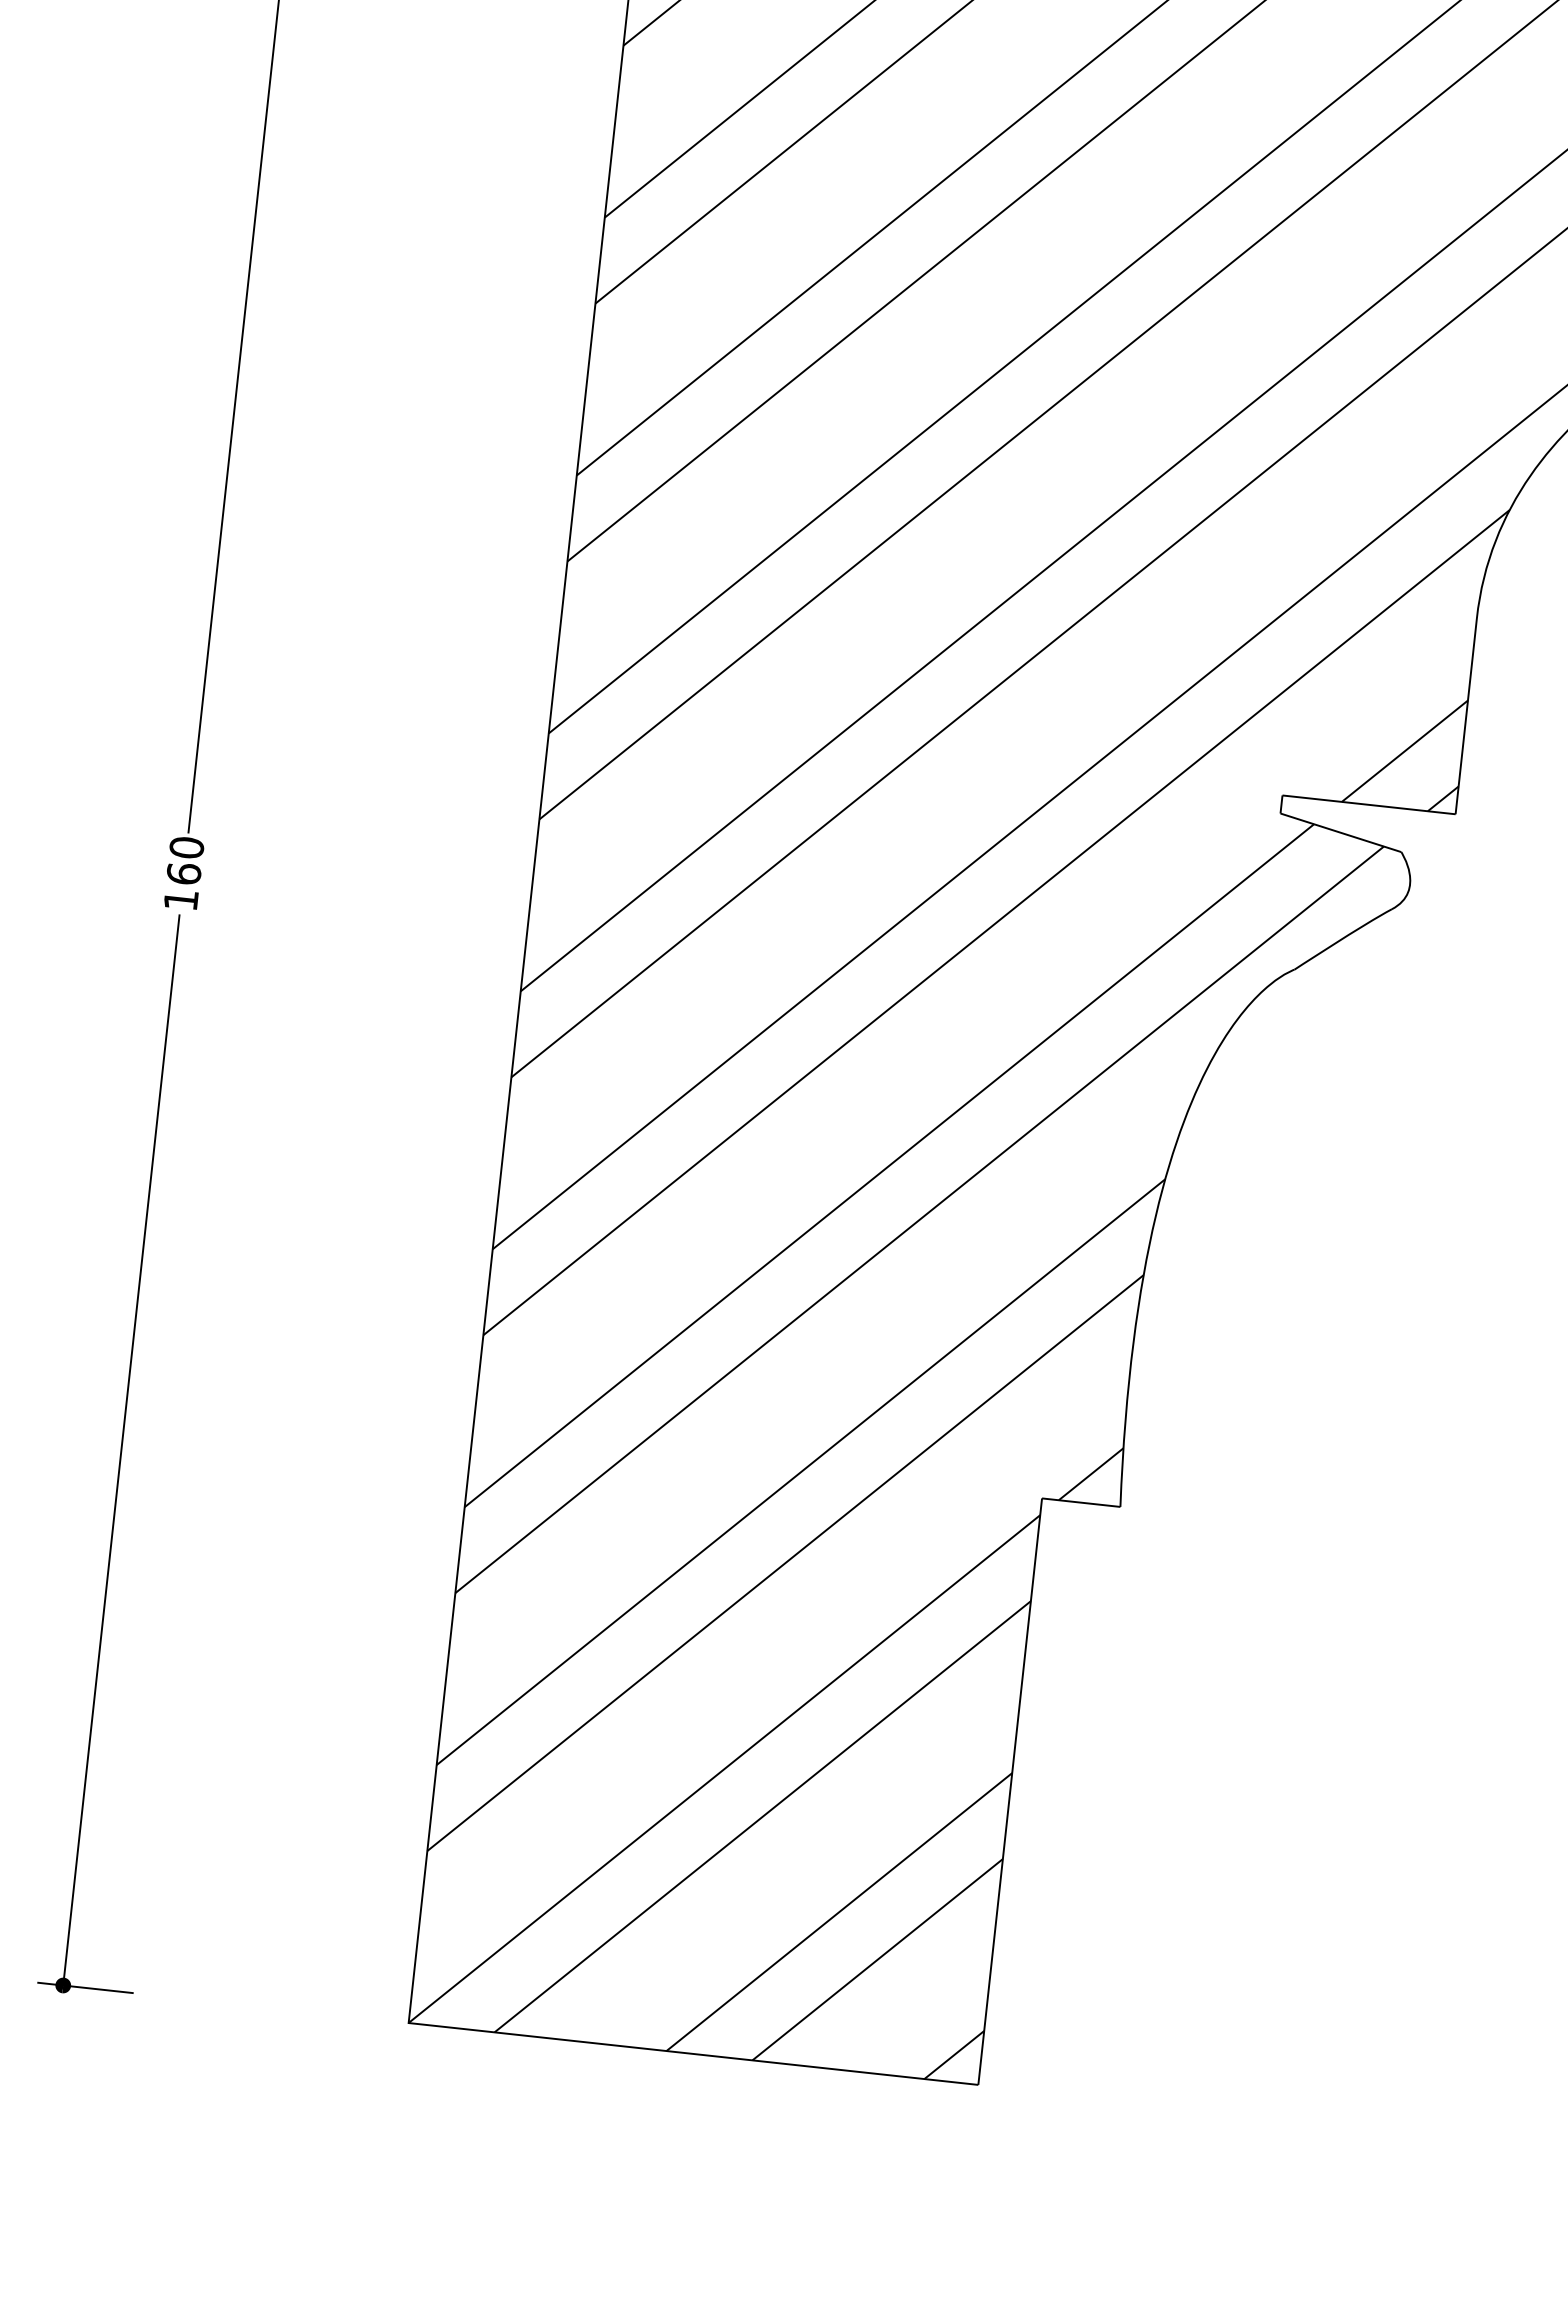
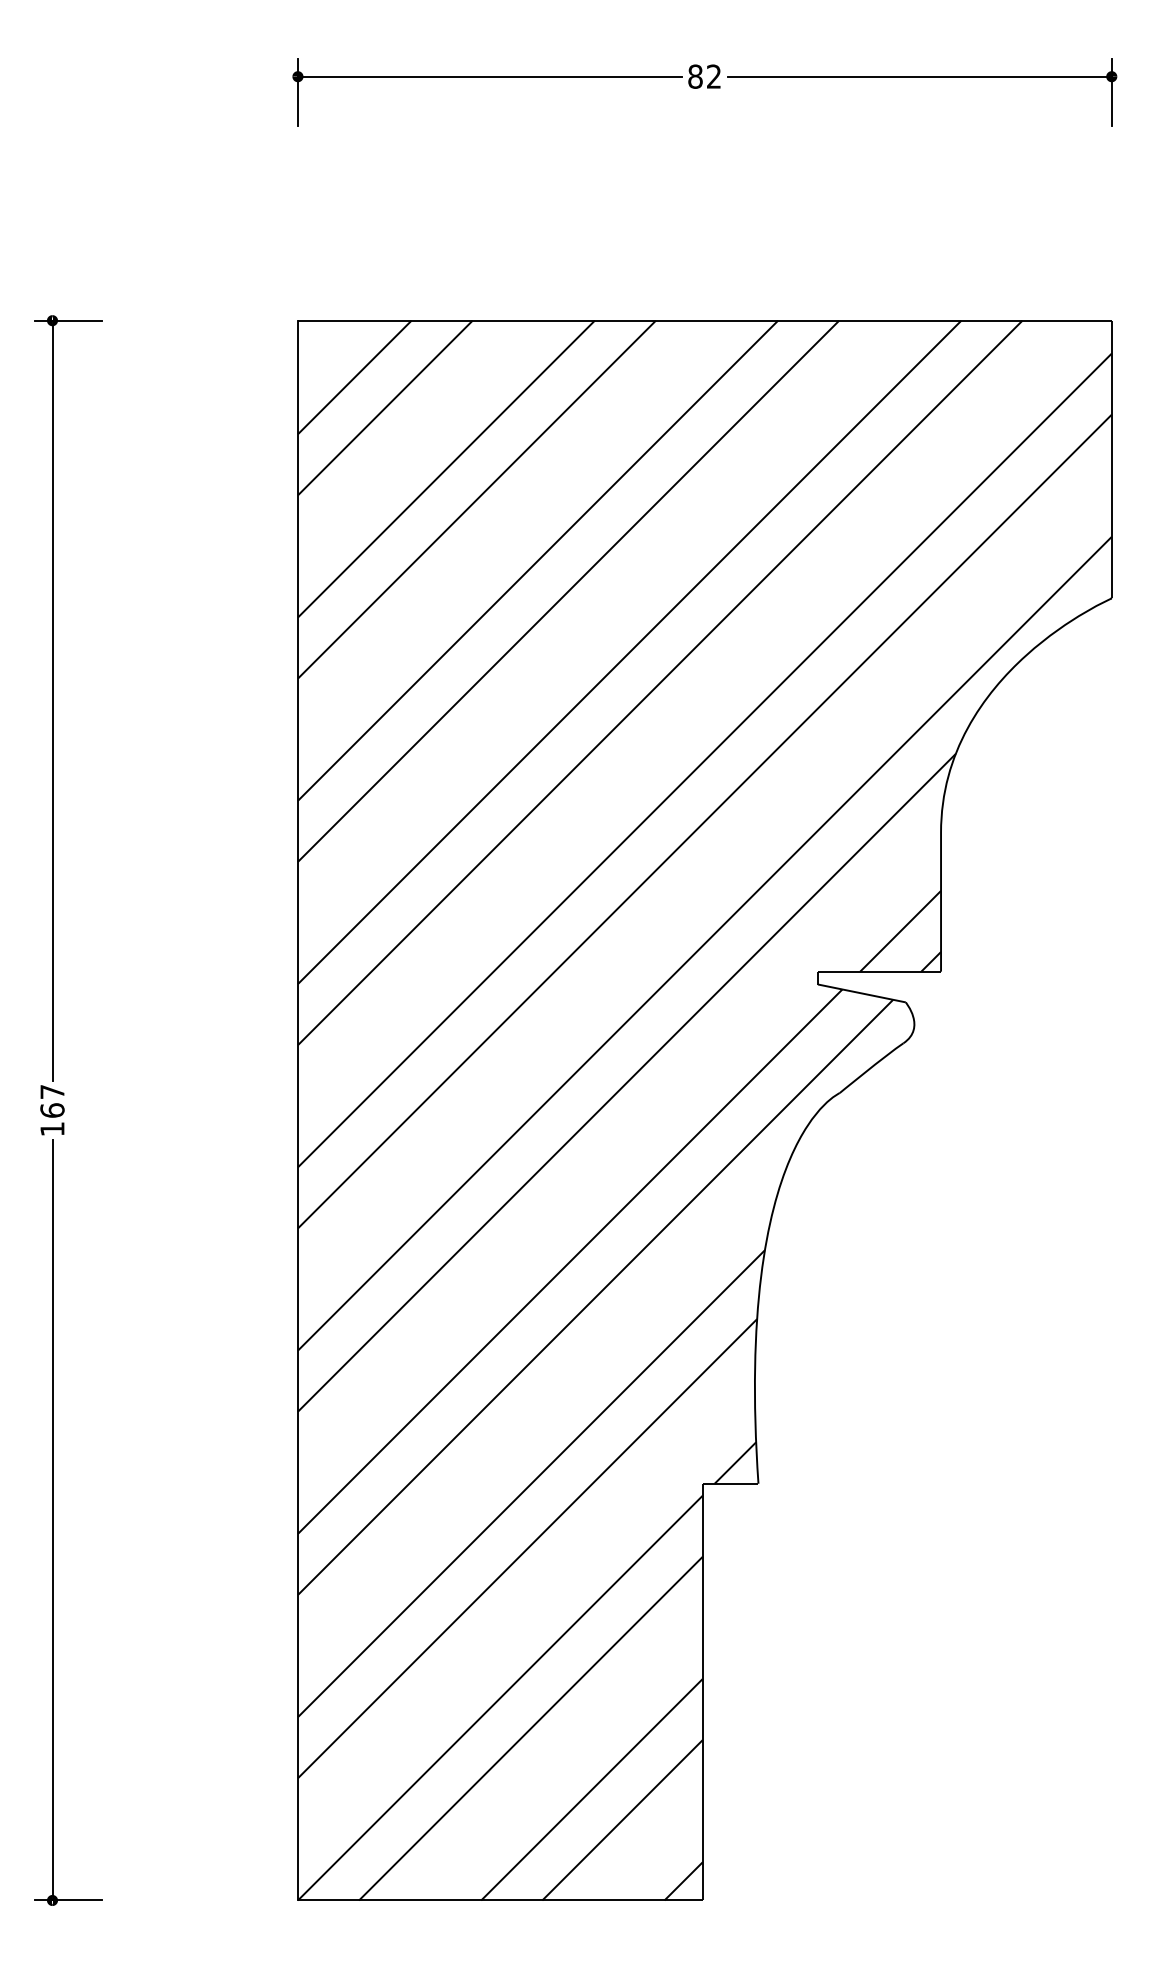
text: (186, 847) -> (52, 1091), 160 -> 167

